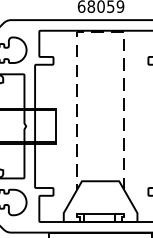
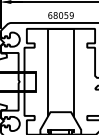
line: (100, 31) -> (60, 29), dashed -> solid

